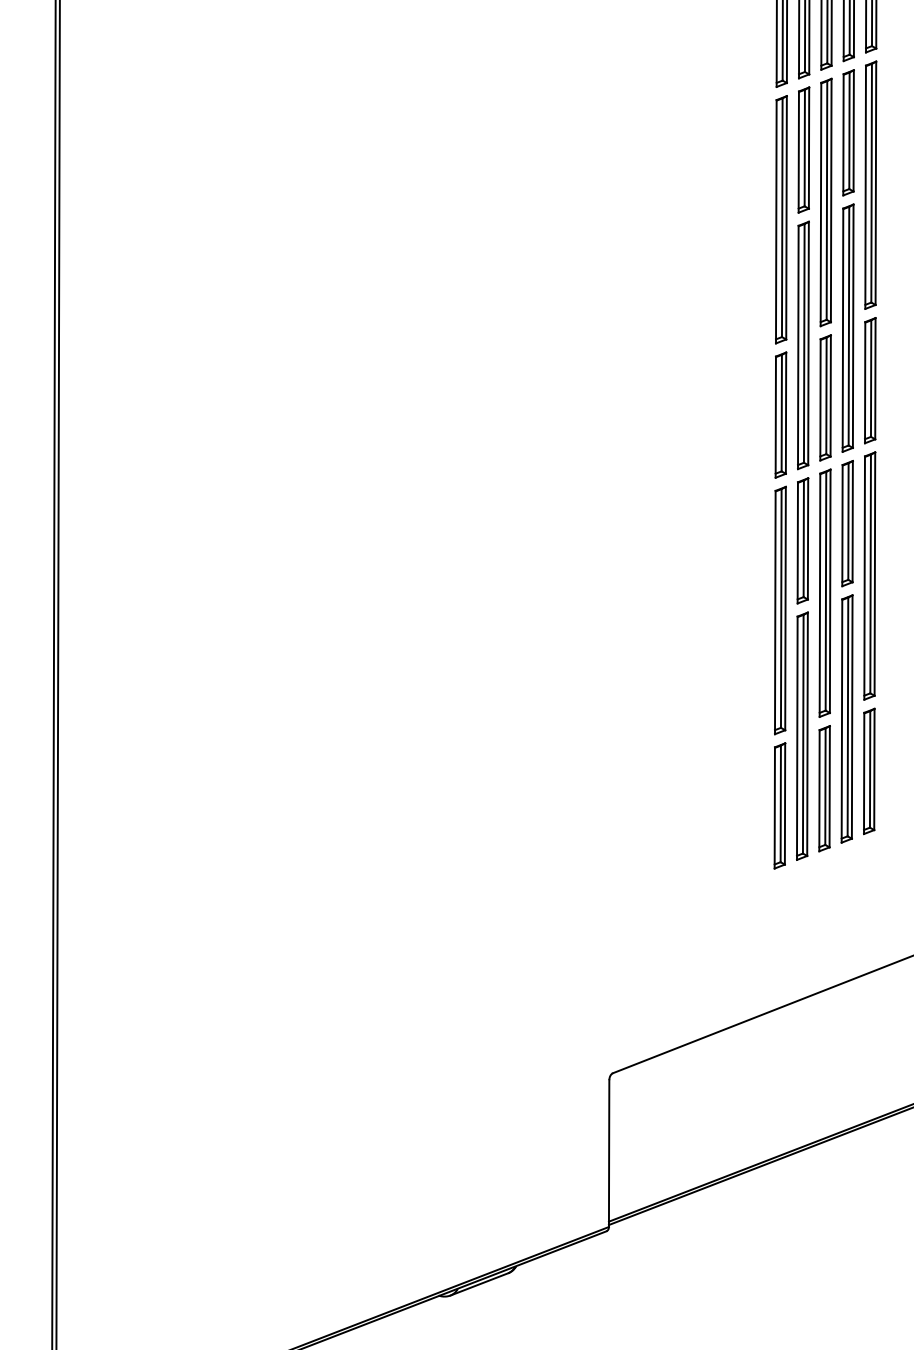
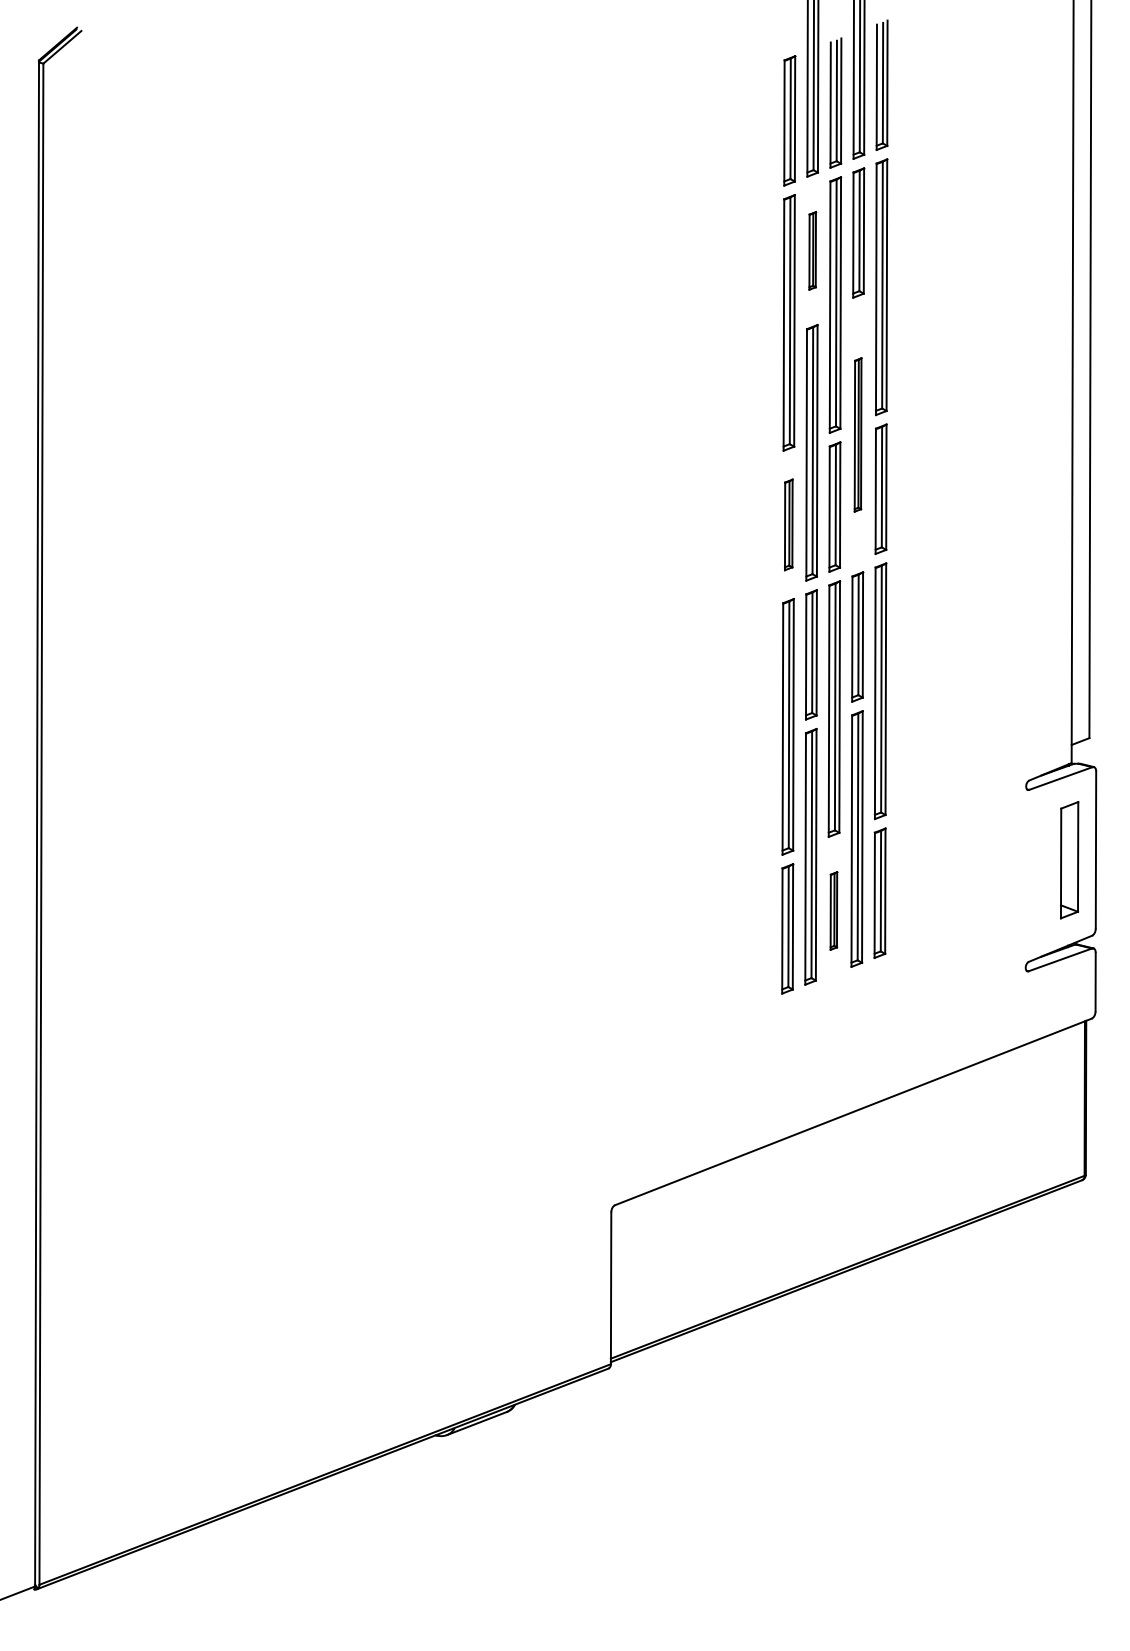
part: (803, 149) -> (812, 250), size x0.6
part: (847, 327) -> (857, 434), size x0.6
part: (780, 414) -> (788, 524), size x0.7
part: (824, 788) -> (833, 910), size x0.6

